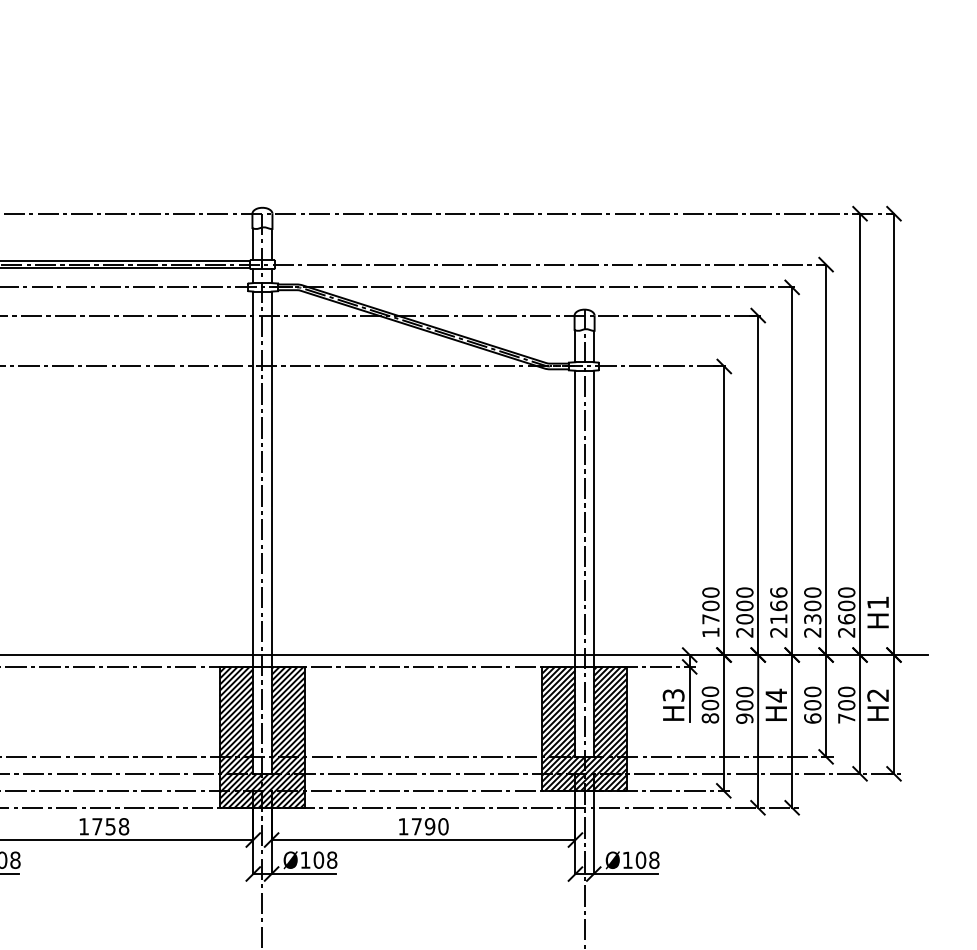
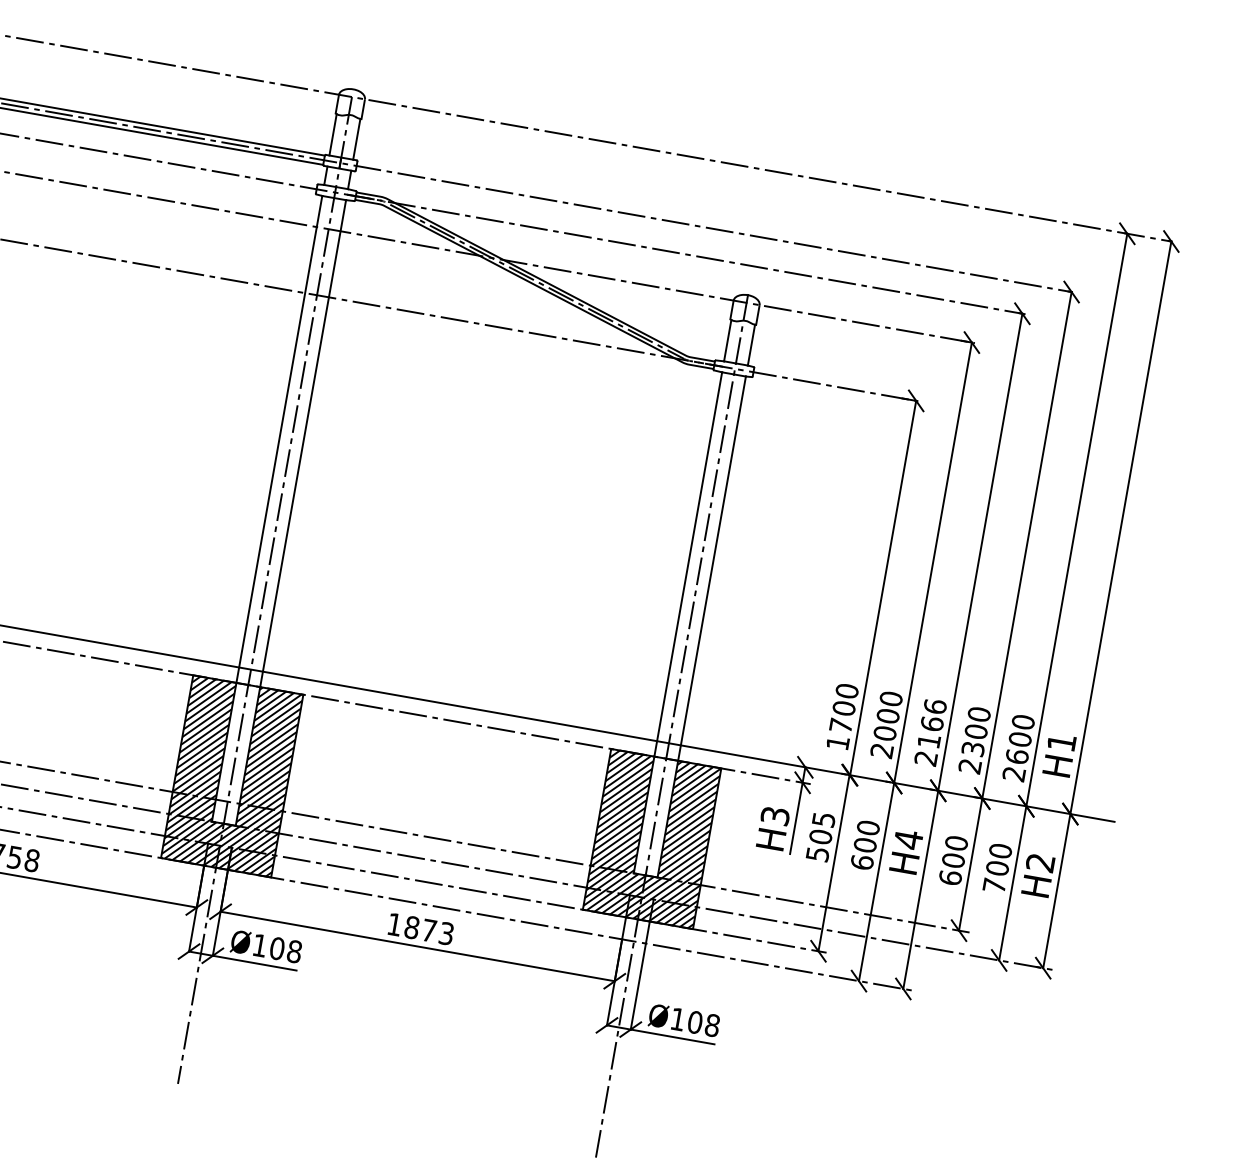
text: (710, 704) -> (821, 836), 800 -> 505
text: (744, 718) -> (861, 862), 900 -> 600
text: (429, 826) -> (428, 930), 1790 -> 1873

